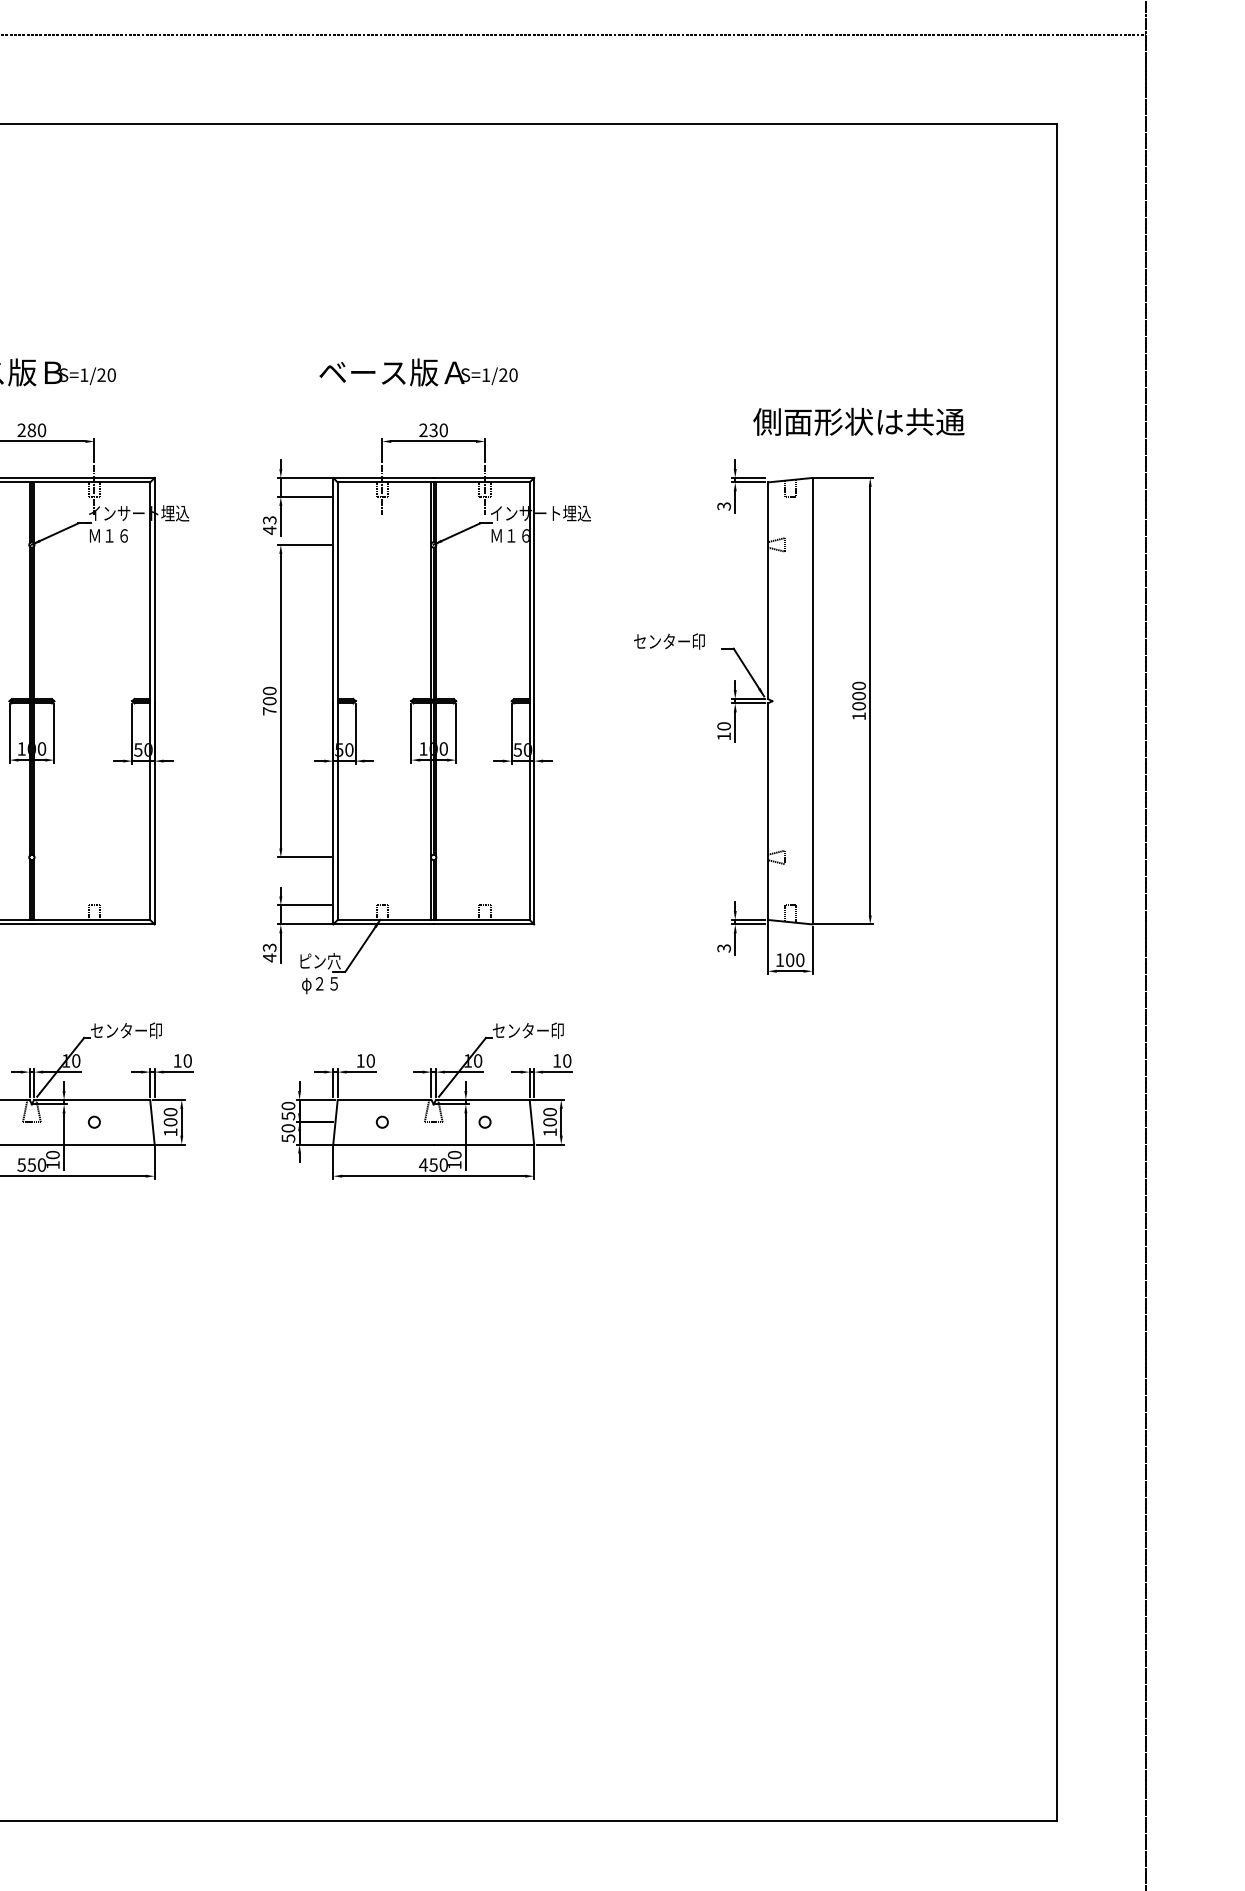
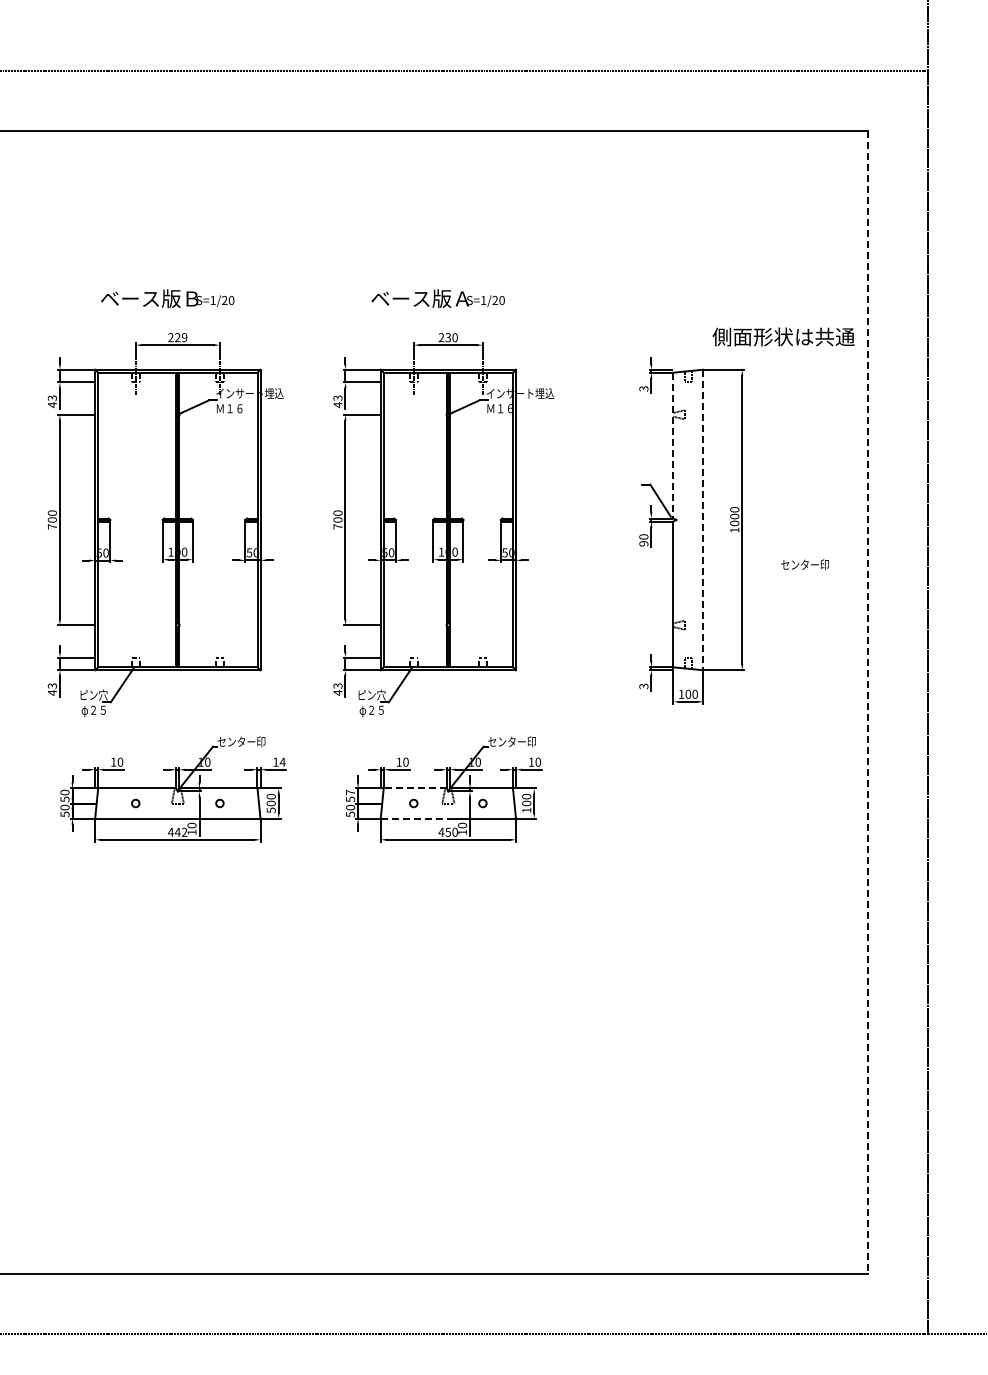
text: (858, 421) -> (783, 336), moved
text: (37, 430) -> (181, 337), 280 -> 229
line: (768, 590) -> (673, 445), solid -> dashed
text: (668, 641) -> (804, 564), moved
line: (812, 701) -> (703, 520), solid -> dashed
text: (723, 736) -> (643, 543), 10 -> 90
line: (1057, 973) -> (868, 703), solid -> dashed
text: (187, 1059) -> (282, 761), 10 -> 14
line: (384, 1099) -> (415, 788), solid -> dashed
text: (288, 1105) -> (350, 792), 50 -> 57
text: (169, 1132) -> (270, 810), 100 -> 500
line: (383, 1144) -> (414, 818), solid -> dashed
text: (31, 1163) -> (177, 831), 550 -> 442

